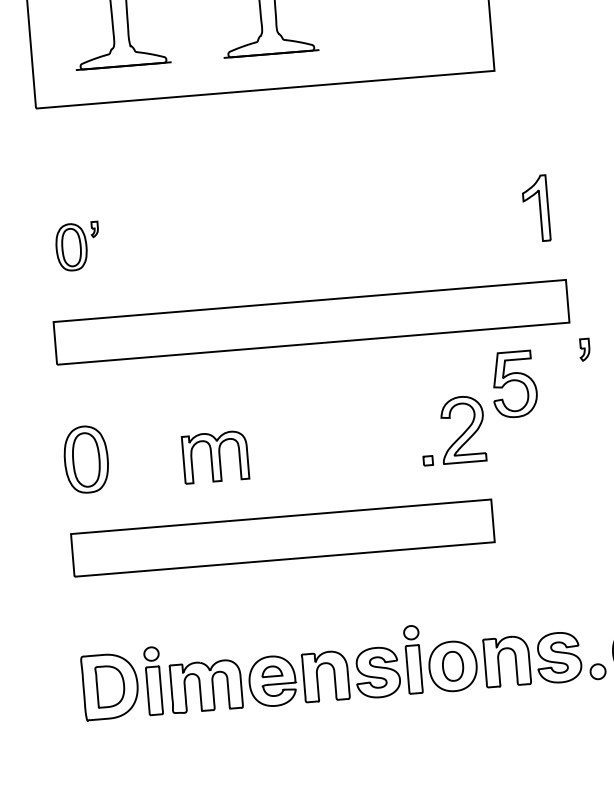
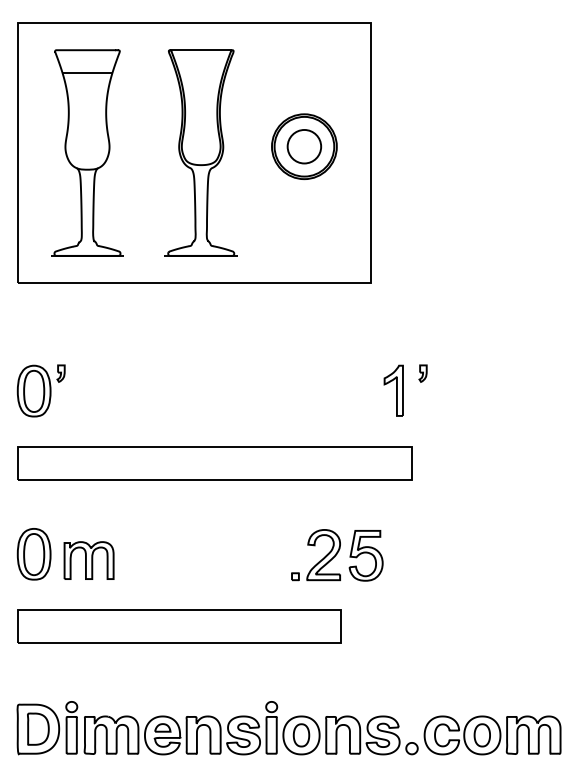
part: (77, 246) -> (40, 390), size x1.43
part: (583, 349) -> (422, 373), moved
part: (513, 384) -> (365, 555), moved
part: (214, 457) -> (88, 560), moved

